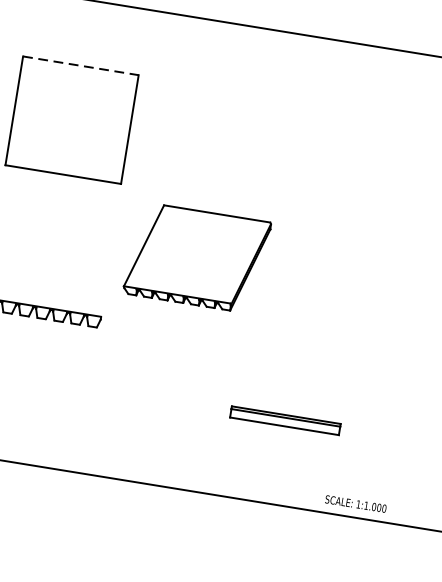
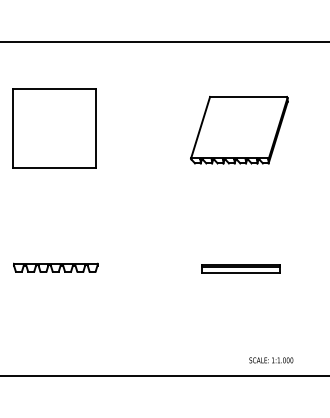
line: (80, 66) -> (54, 89), dashed -> solid
part: (197, 258) -> (239, 130), moved
part: (284, 420) -> (240, 268), moved
text: (356, 504) -> (271, 360), moved

